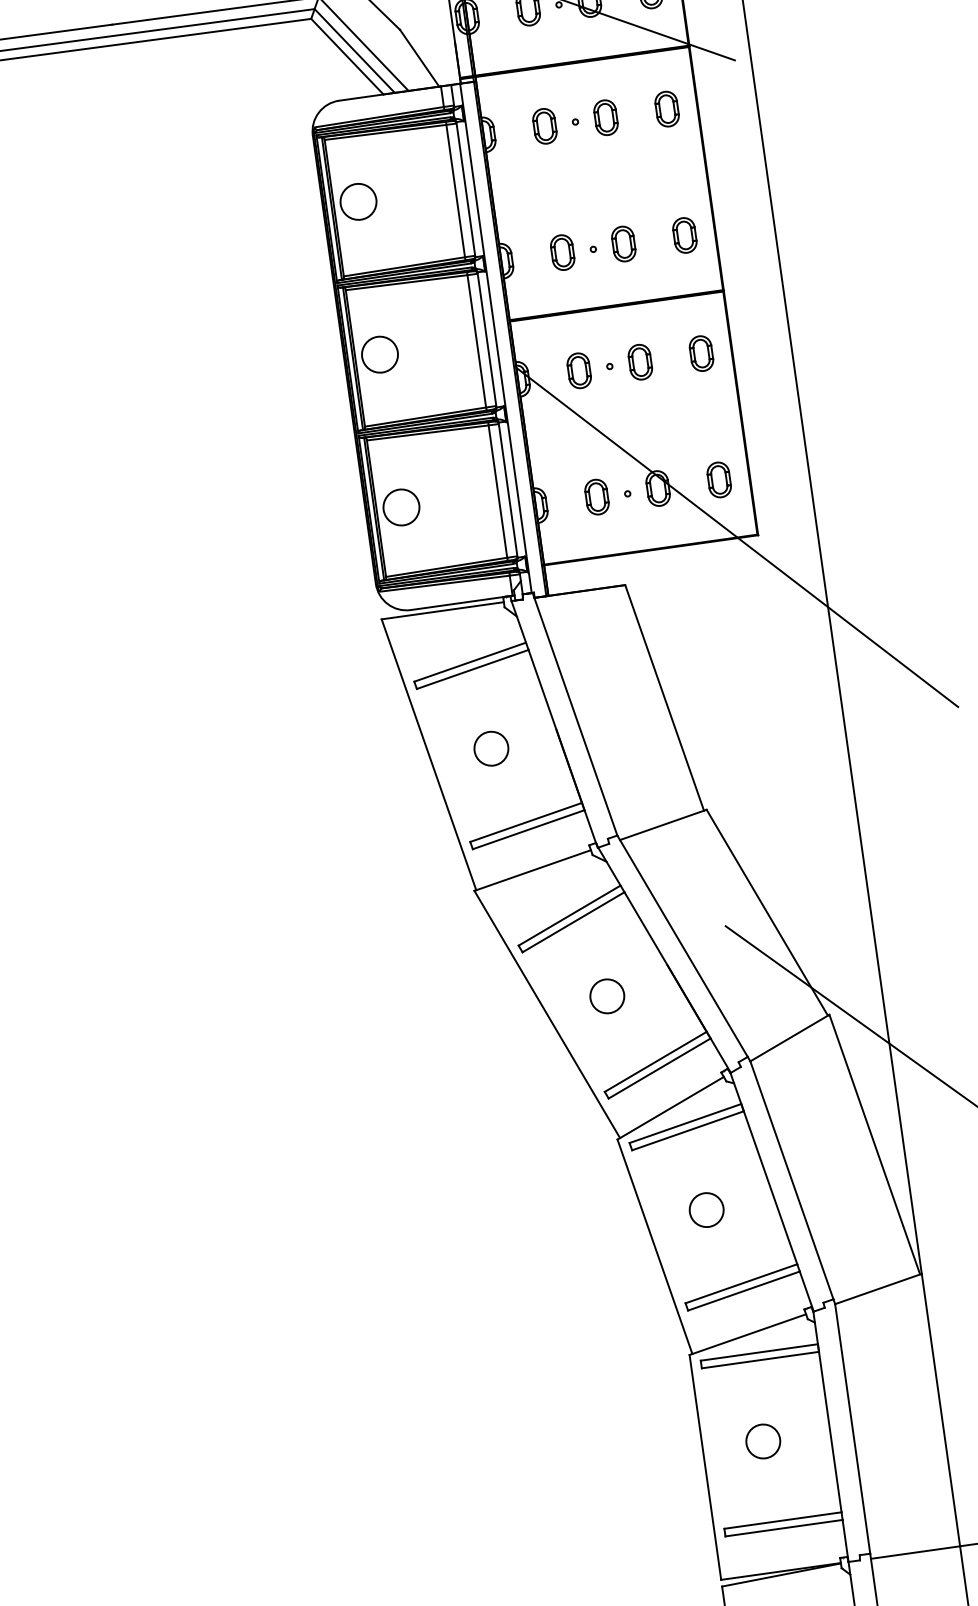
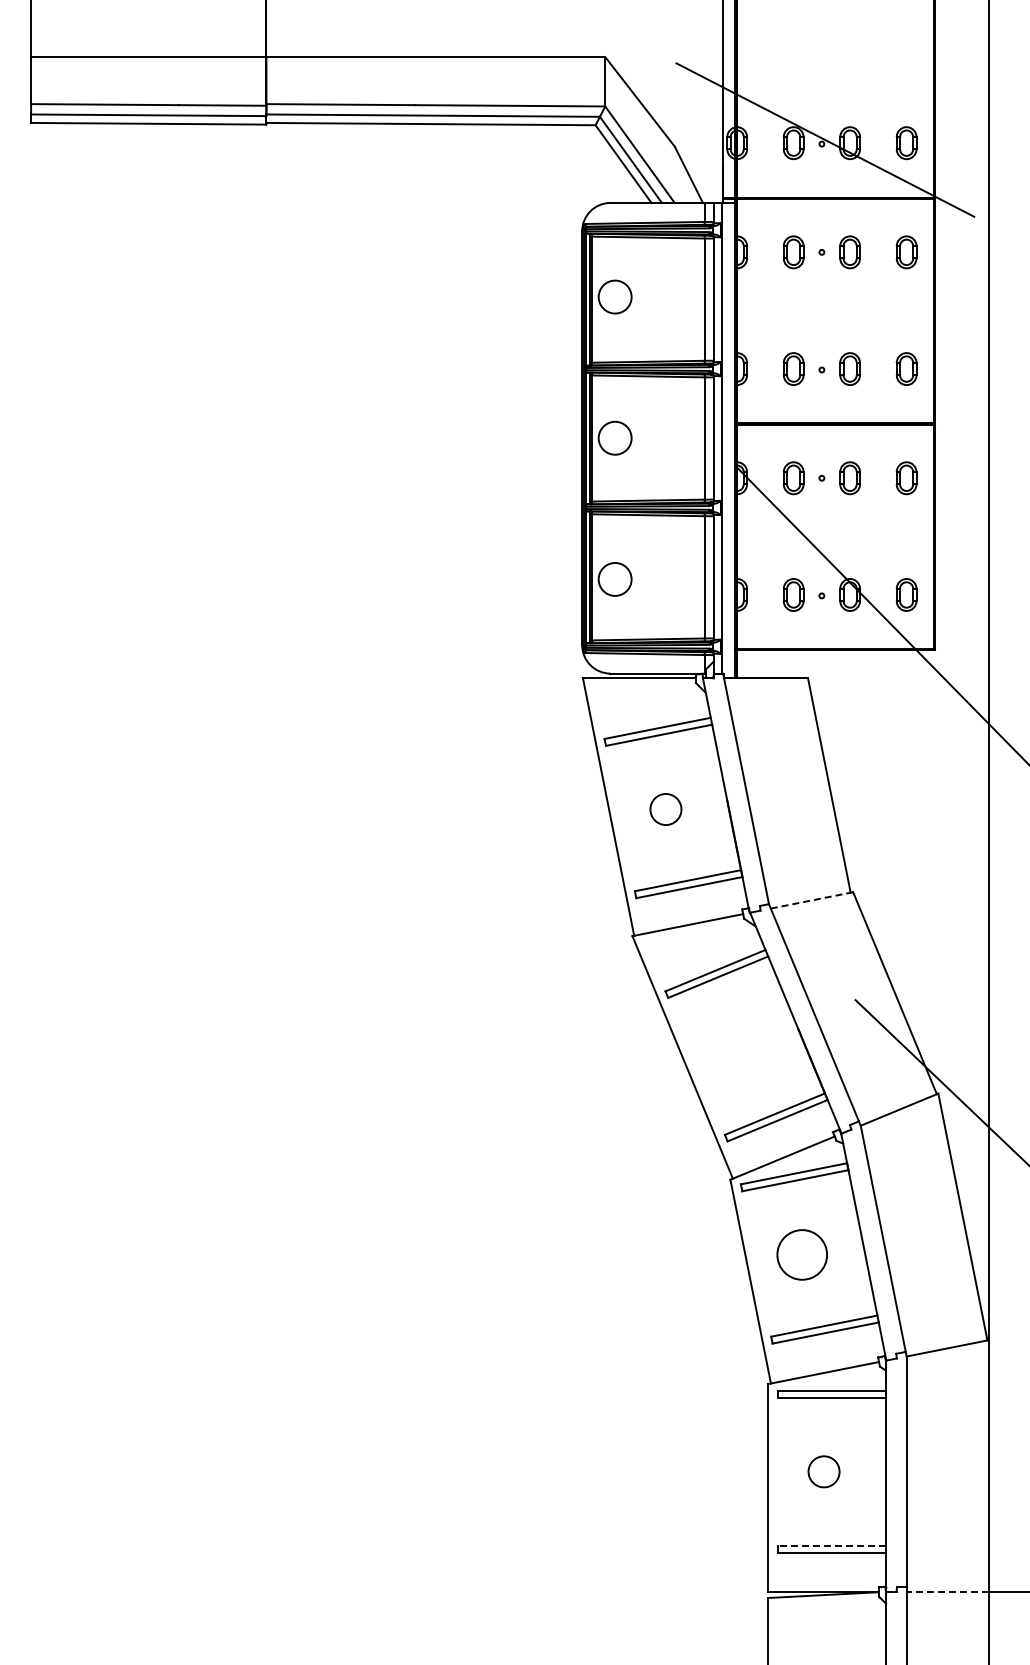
line: (663, 824) -> (812, 900), solid -> dashed
circle: (607, 996) -> (739, 1048), removed
circle: (705, 1209) -> (801, 1254), size x1.6
line: (782, 1520) -> (831, 1545), solid -> dashed
line: (915, 1552) -> (947, 1591), solid -> dashed

